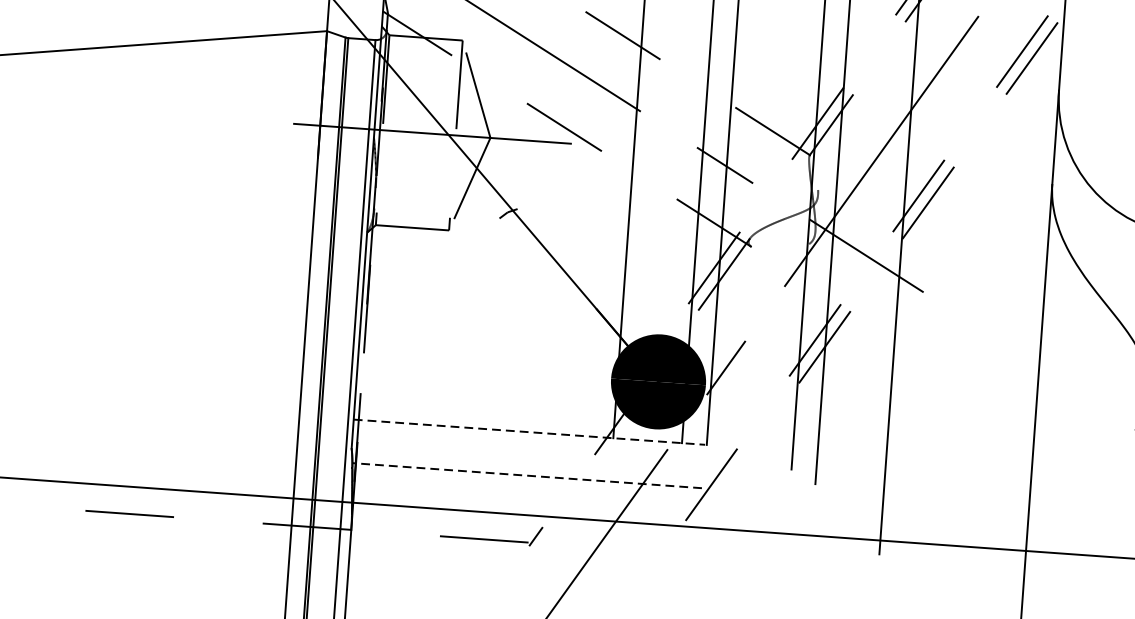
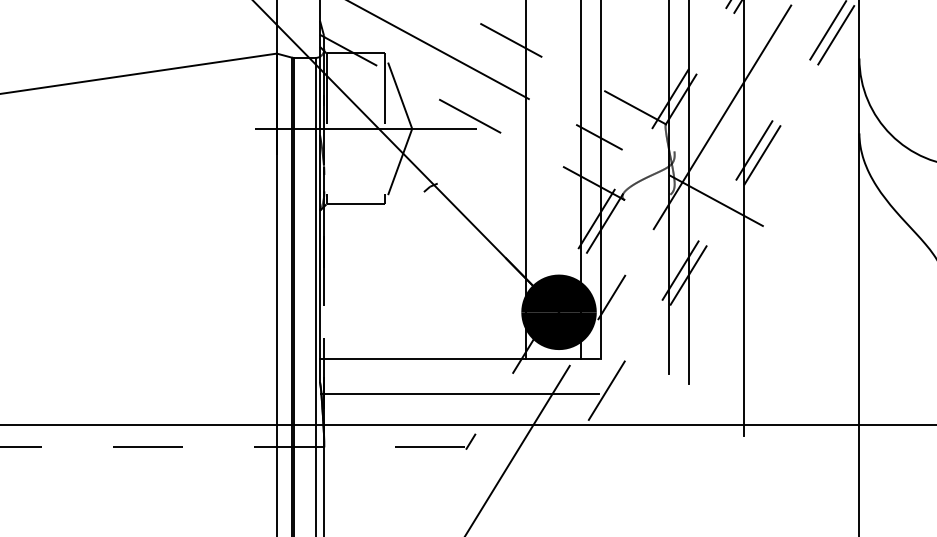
line: (529, 432) -> (459, 359), dashed -> solid
line: (527, 475) -> (460, 393), dashed -> solid

